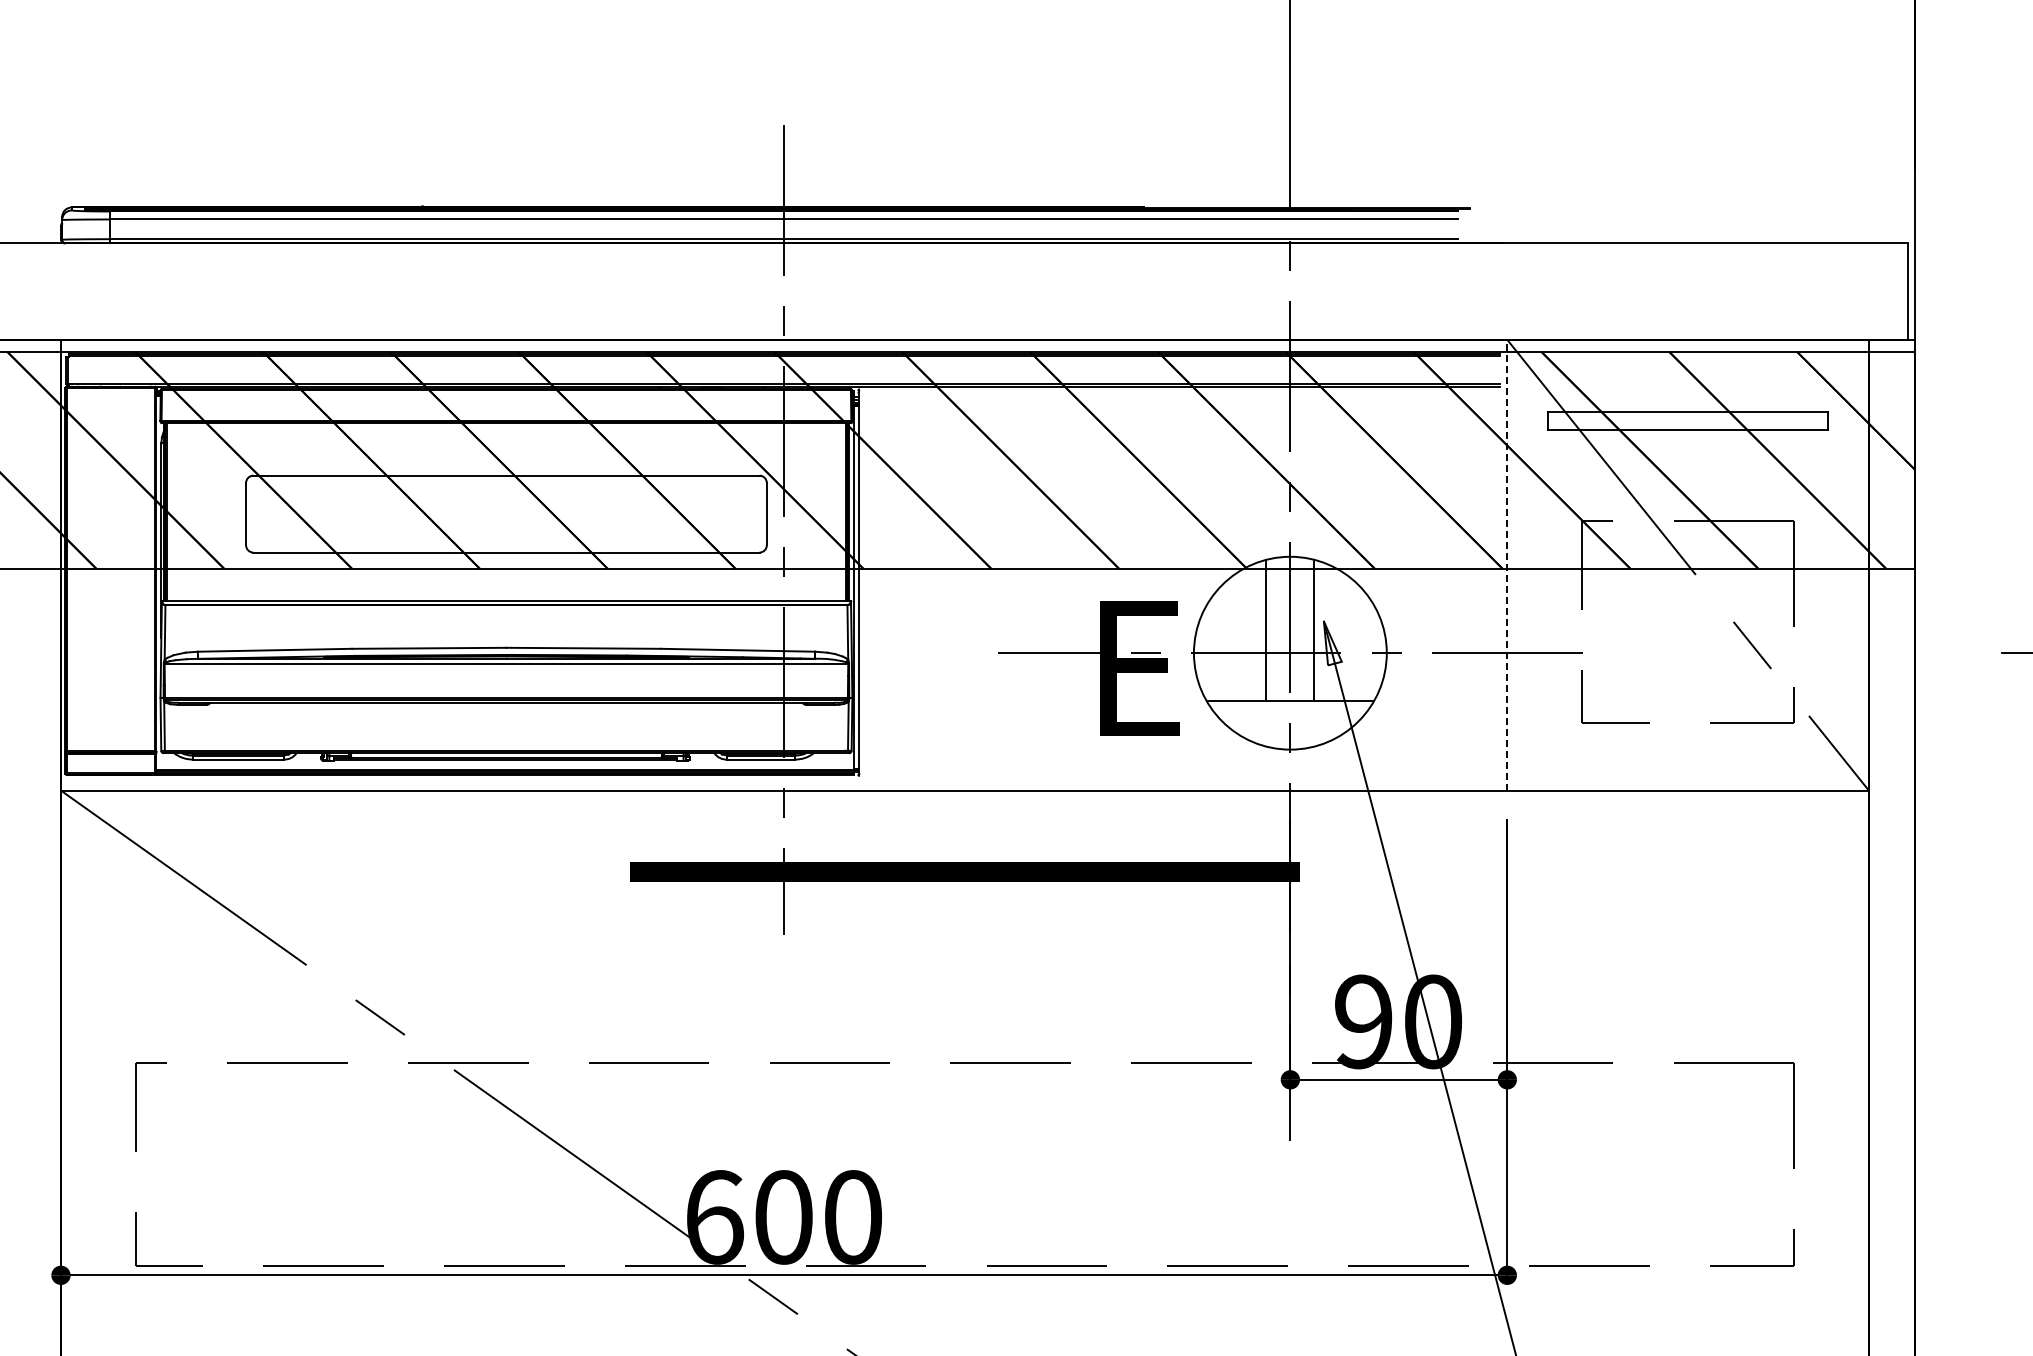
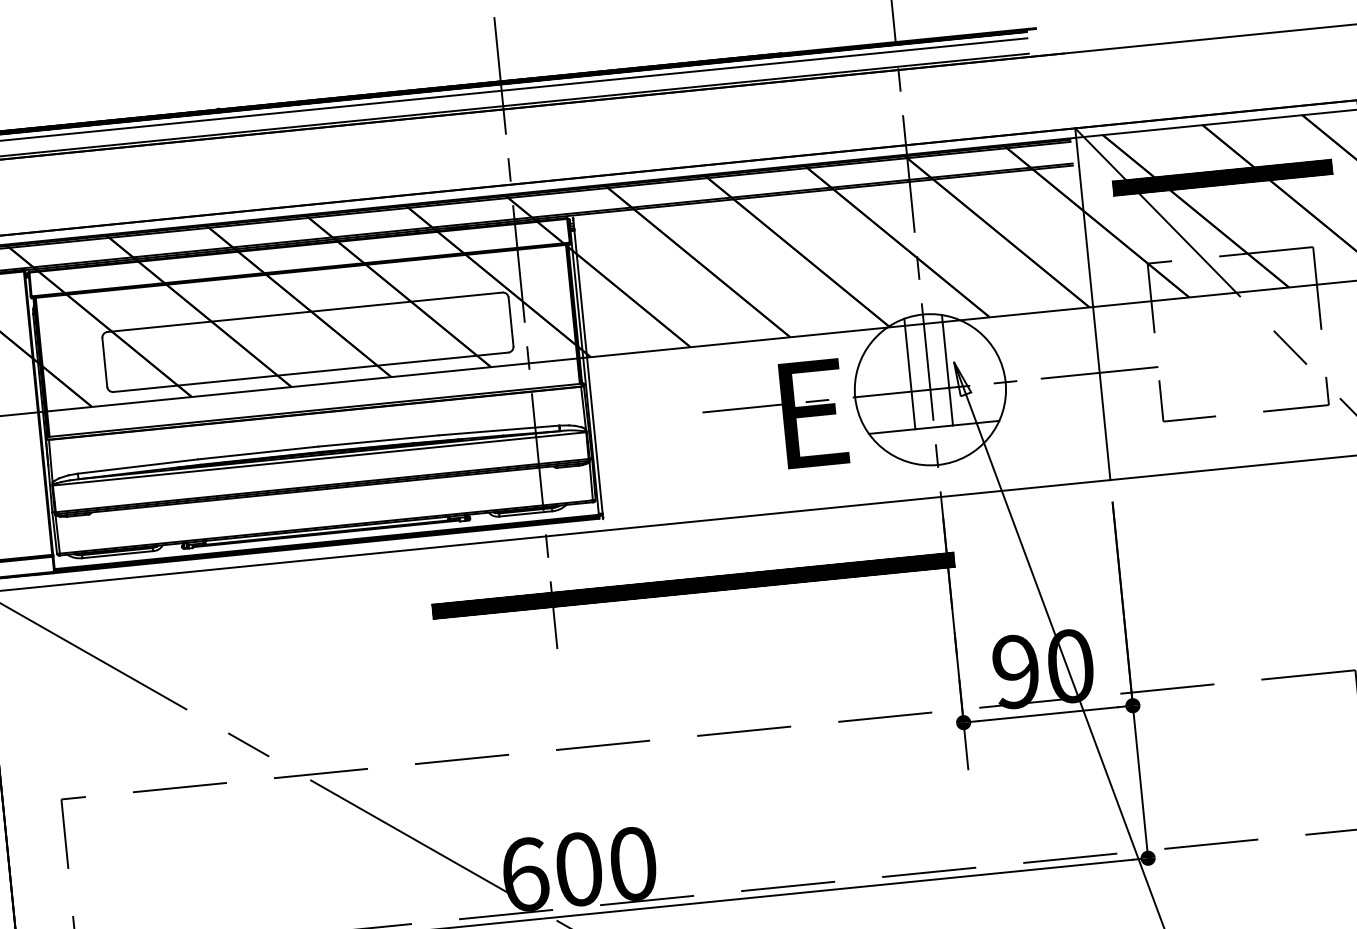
hatch: (1687, 421) -> (1222, 178), added
line: (1507, 564) -> (1092, 303), dashed -> solid

